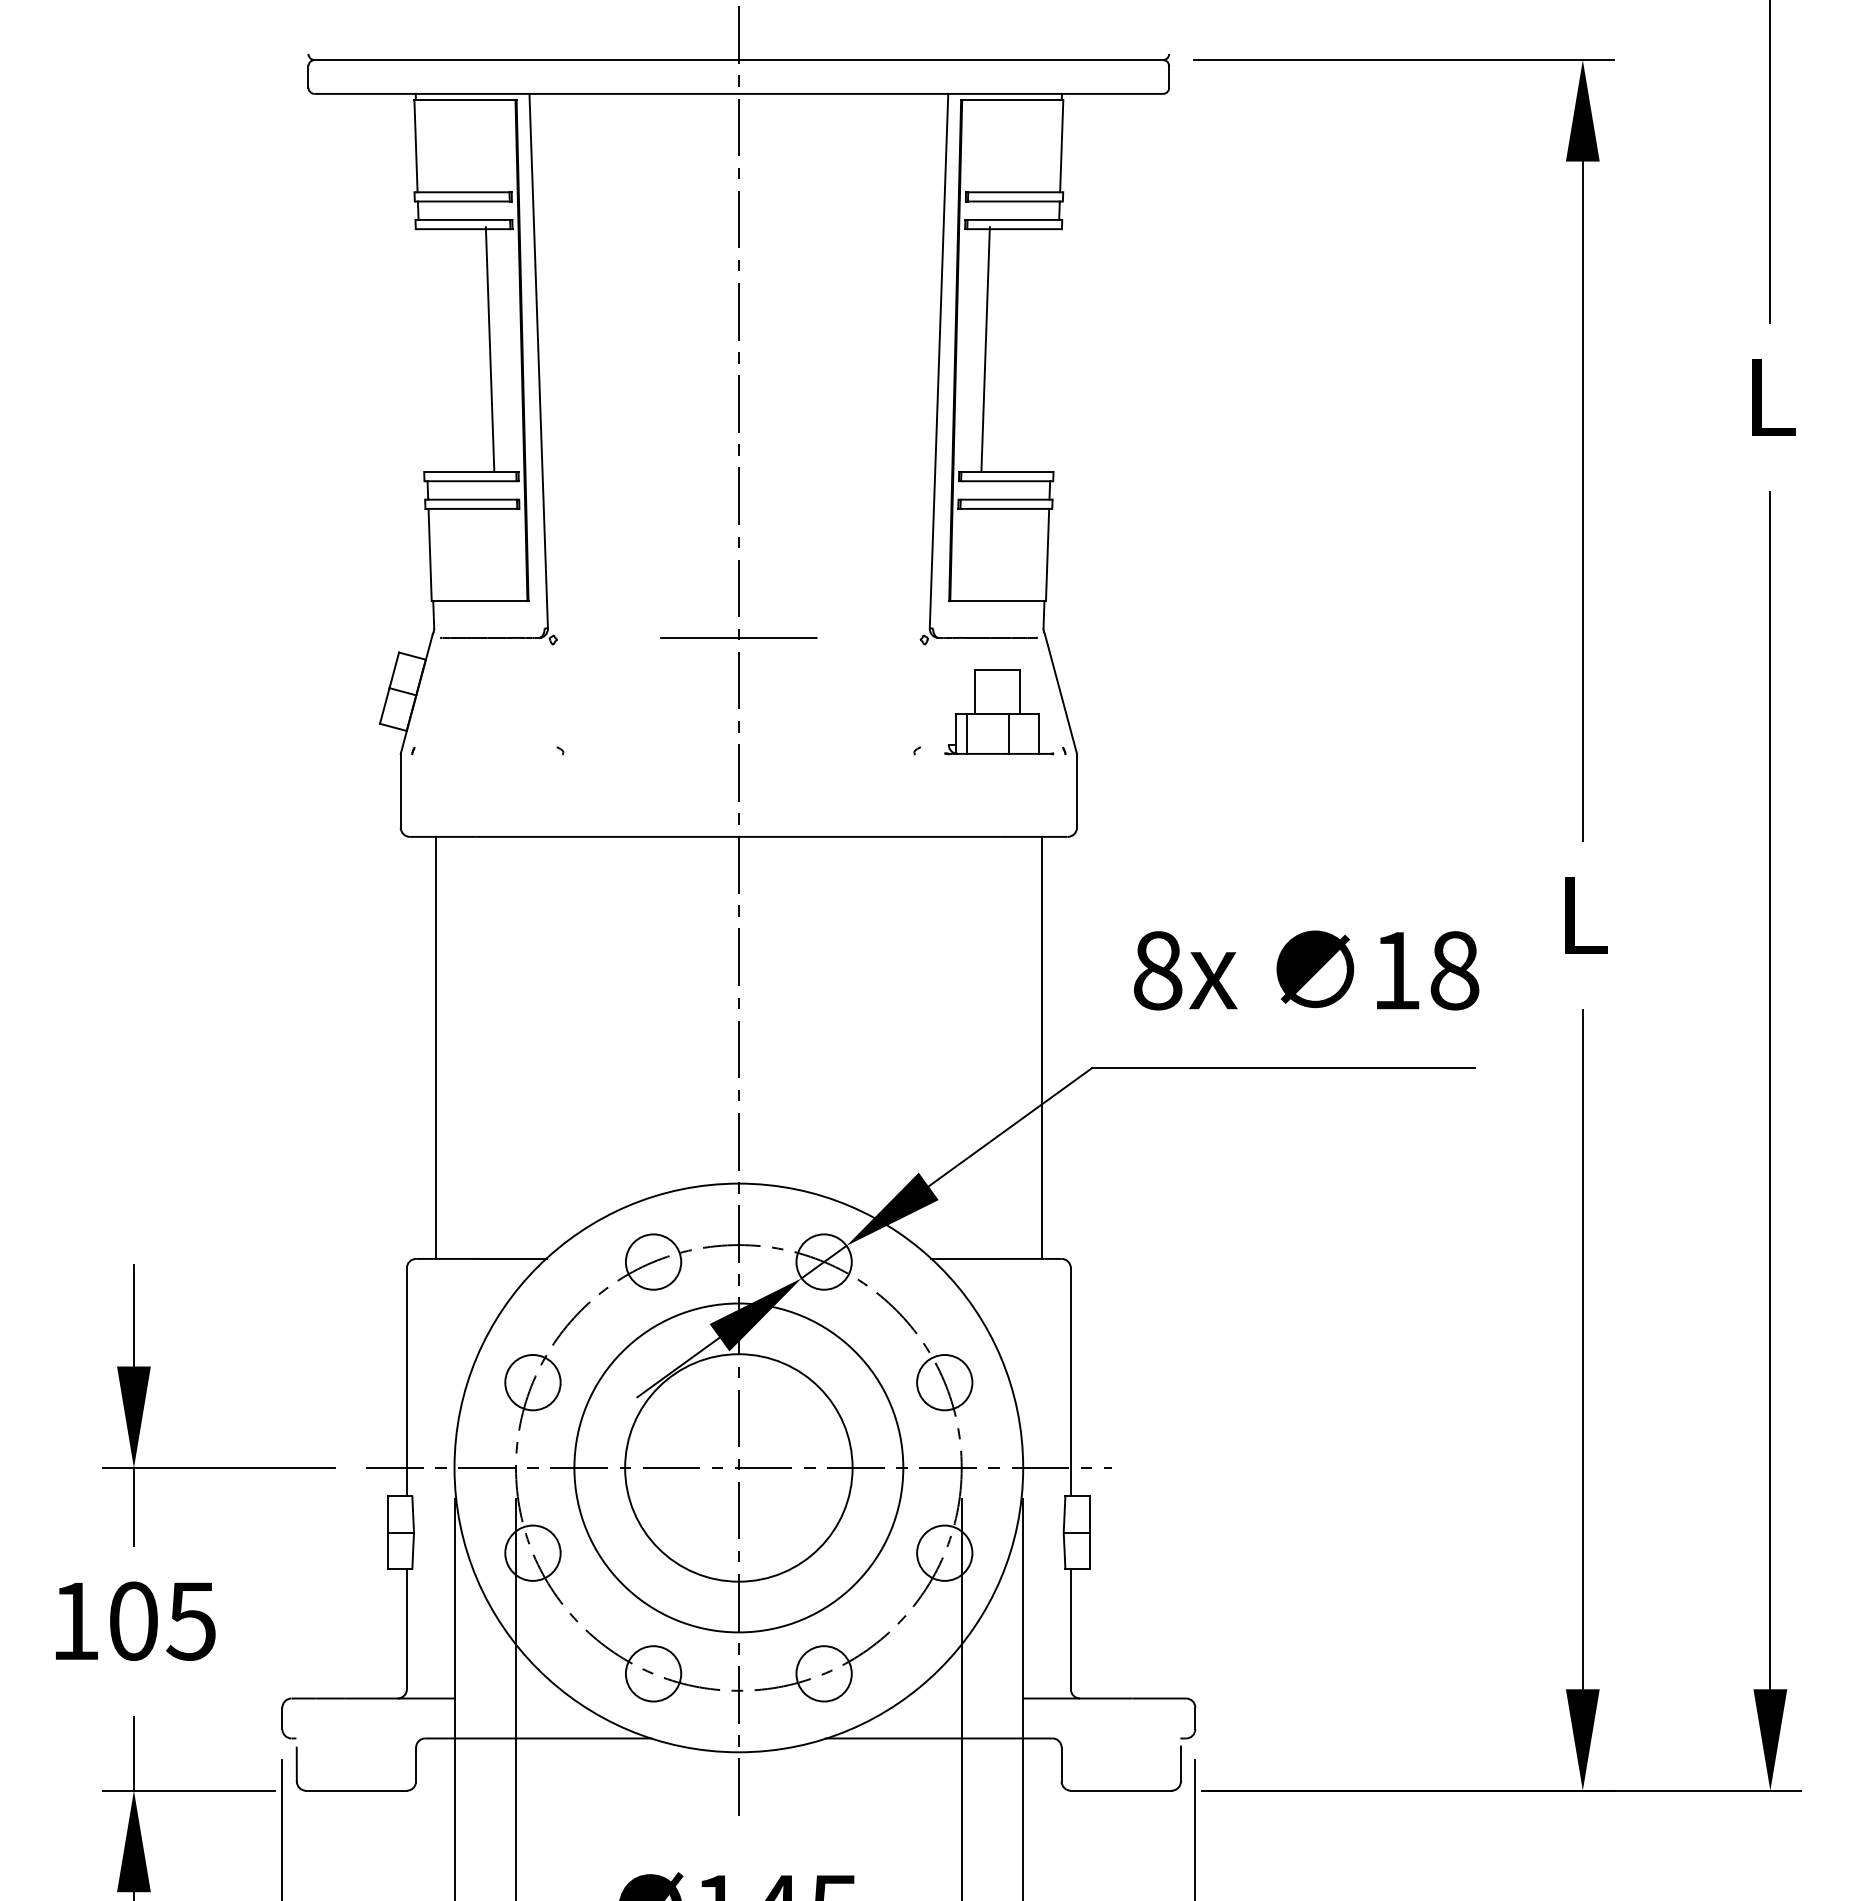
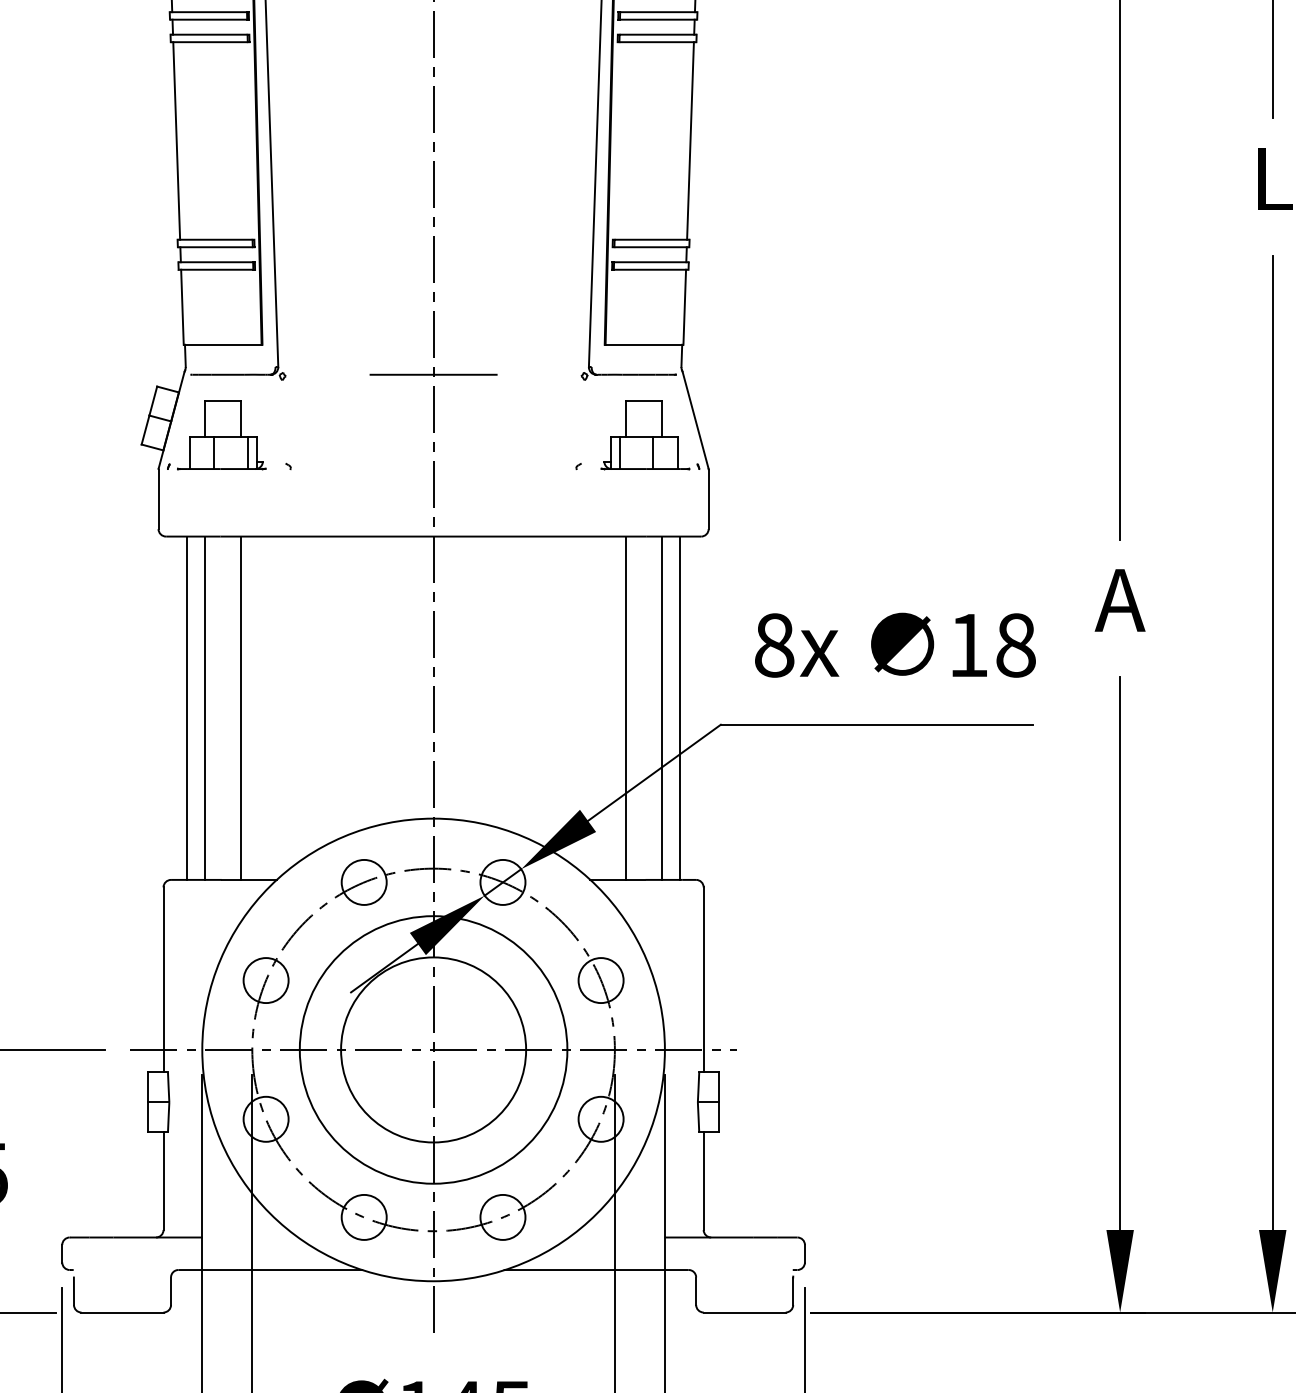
line: (489, 348) -> (176, 140), moved
line: (985, 348) -> (690, 140), moved
part: (478, 712) -> (221, 435), added
text: (1582, 915) -> (1119, 600), L -> A
line: (457, 1047) -> (204, 707), added
line: (502, 1047) -> (241, 707), added
line: (975, 1047) -> (626, 707), added
line: (1019, 1047) -> (661, 707), added

